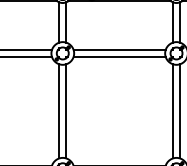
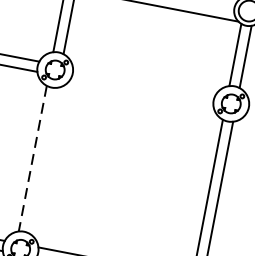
line: (119, 50) -> (143, 82), removed
line: (119, 56) -> (142, 91), removed
line: (59, 111) -> (32, 158), solid -> dashed
line: (66, 111) -> (43, 160), removed

